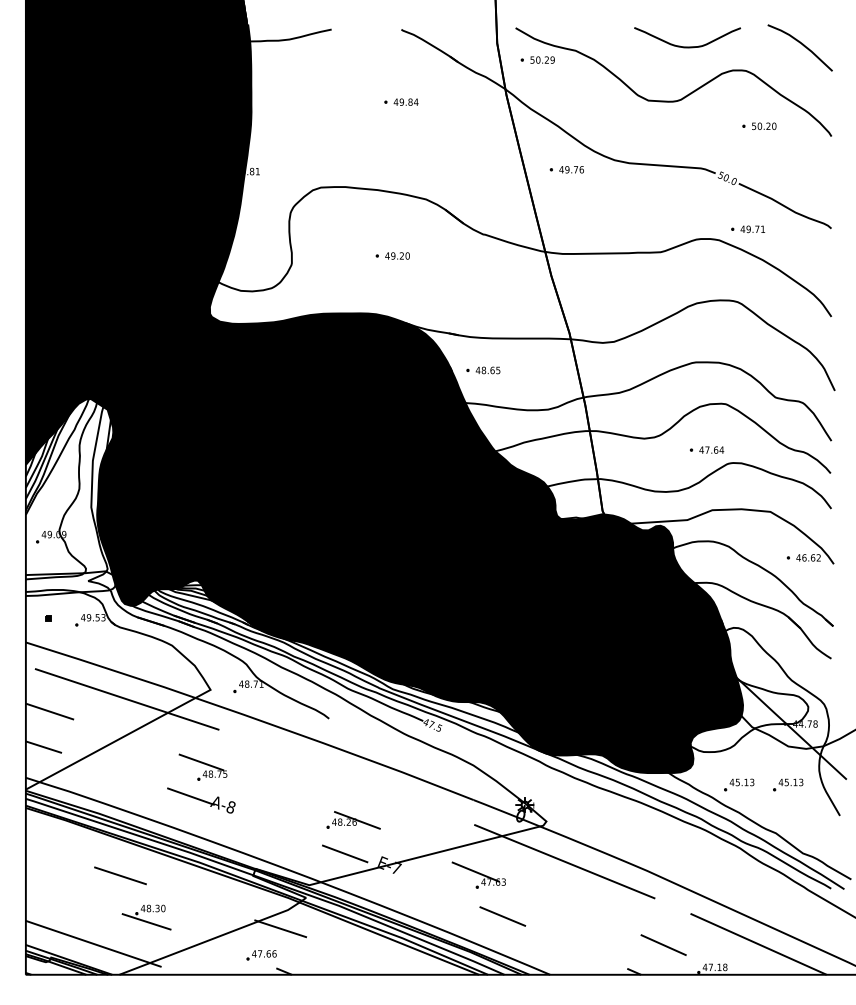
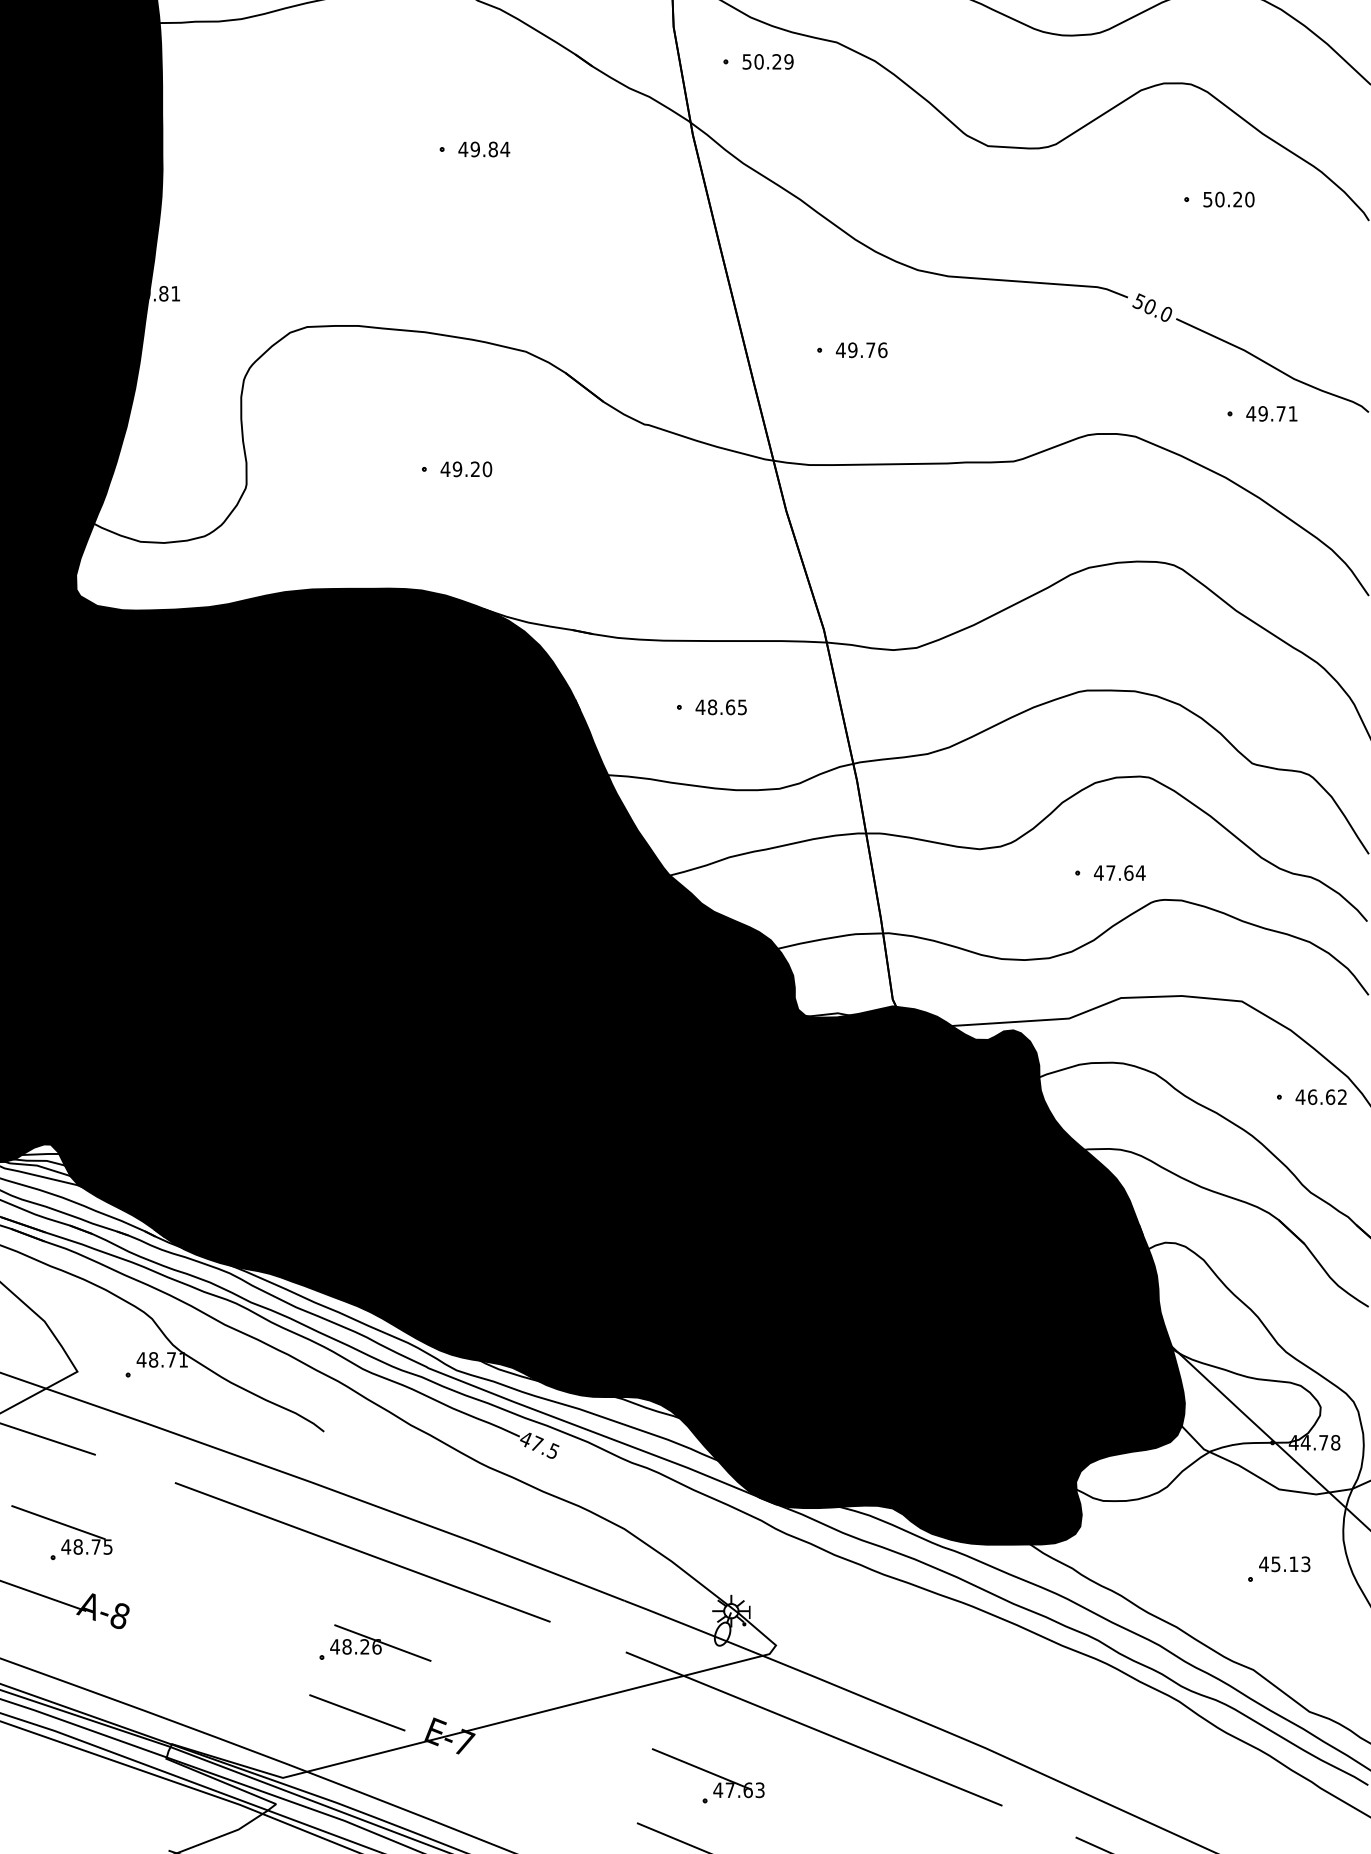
part: (566, 169) -> (850, 349), moved
part: (748, 229) -> (1262, 414), moved
part: (483, 370) -> (711, 707), moved
line: (347, 776) -> (362, 1551), added
part: (739, 784) -> (1177, 1568), removed
part: (478, 874) -> (707, 1774), moved

